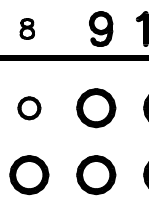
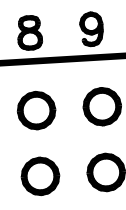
part: (27, 28) -> (30, 32), size x1.67
part: (101, 28) -> (92, 28), moved
part: (29, 108) -> (36, 110), size x1.67

